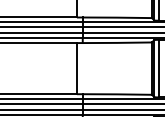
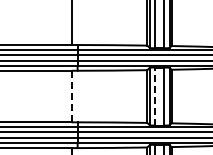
line: (76, 68) -> (71, 96), solid -> dashed
line: (159, 68) -> (154, 96), solid -> dashed

